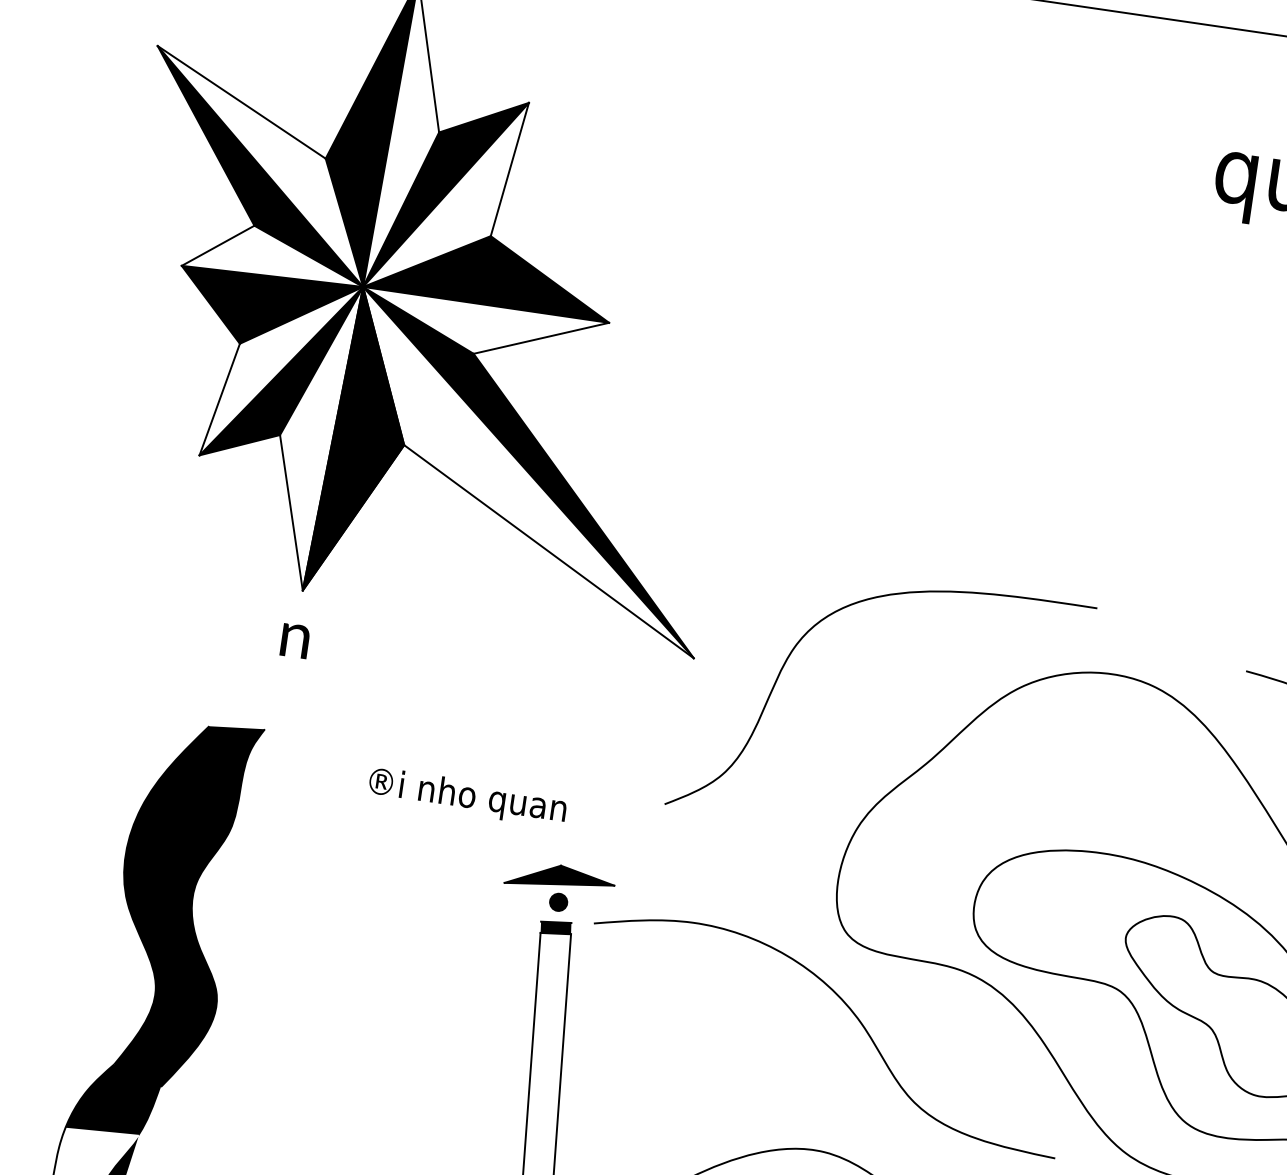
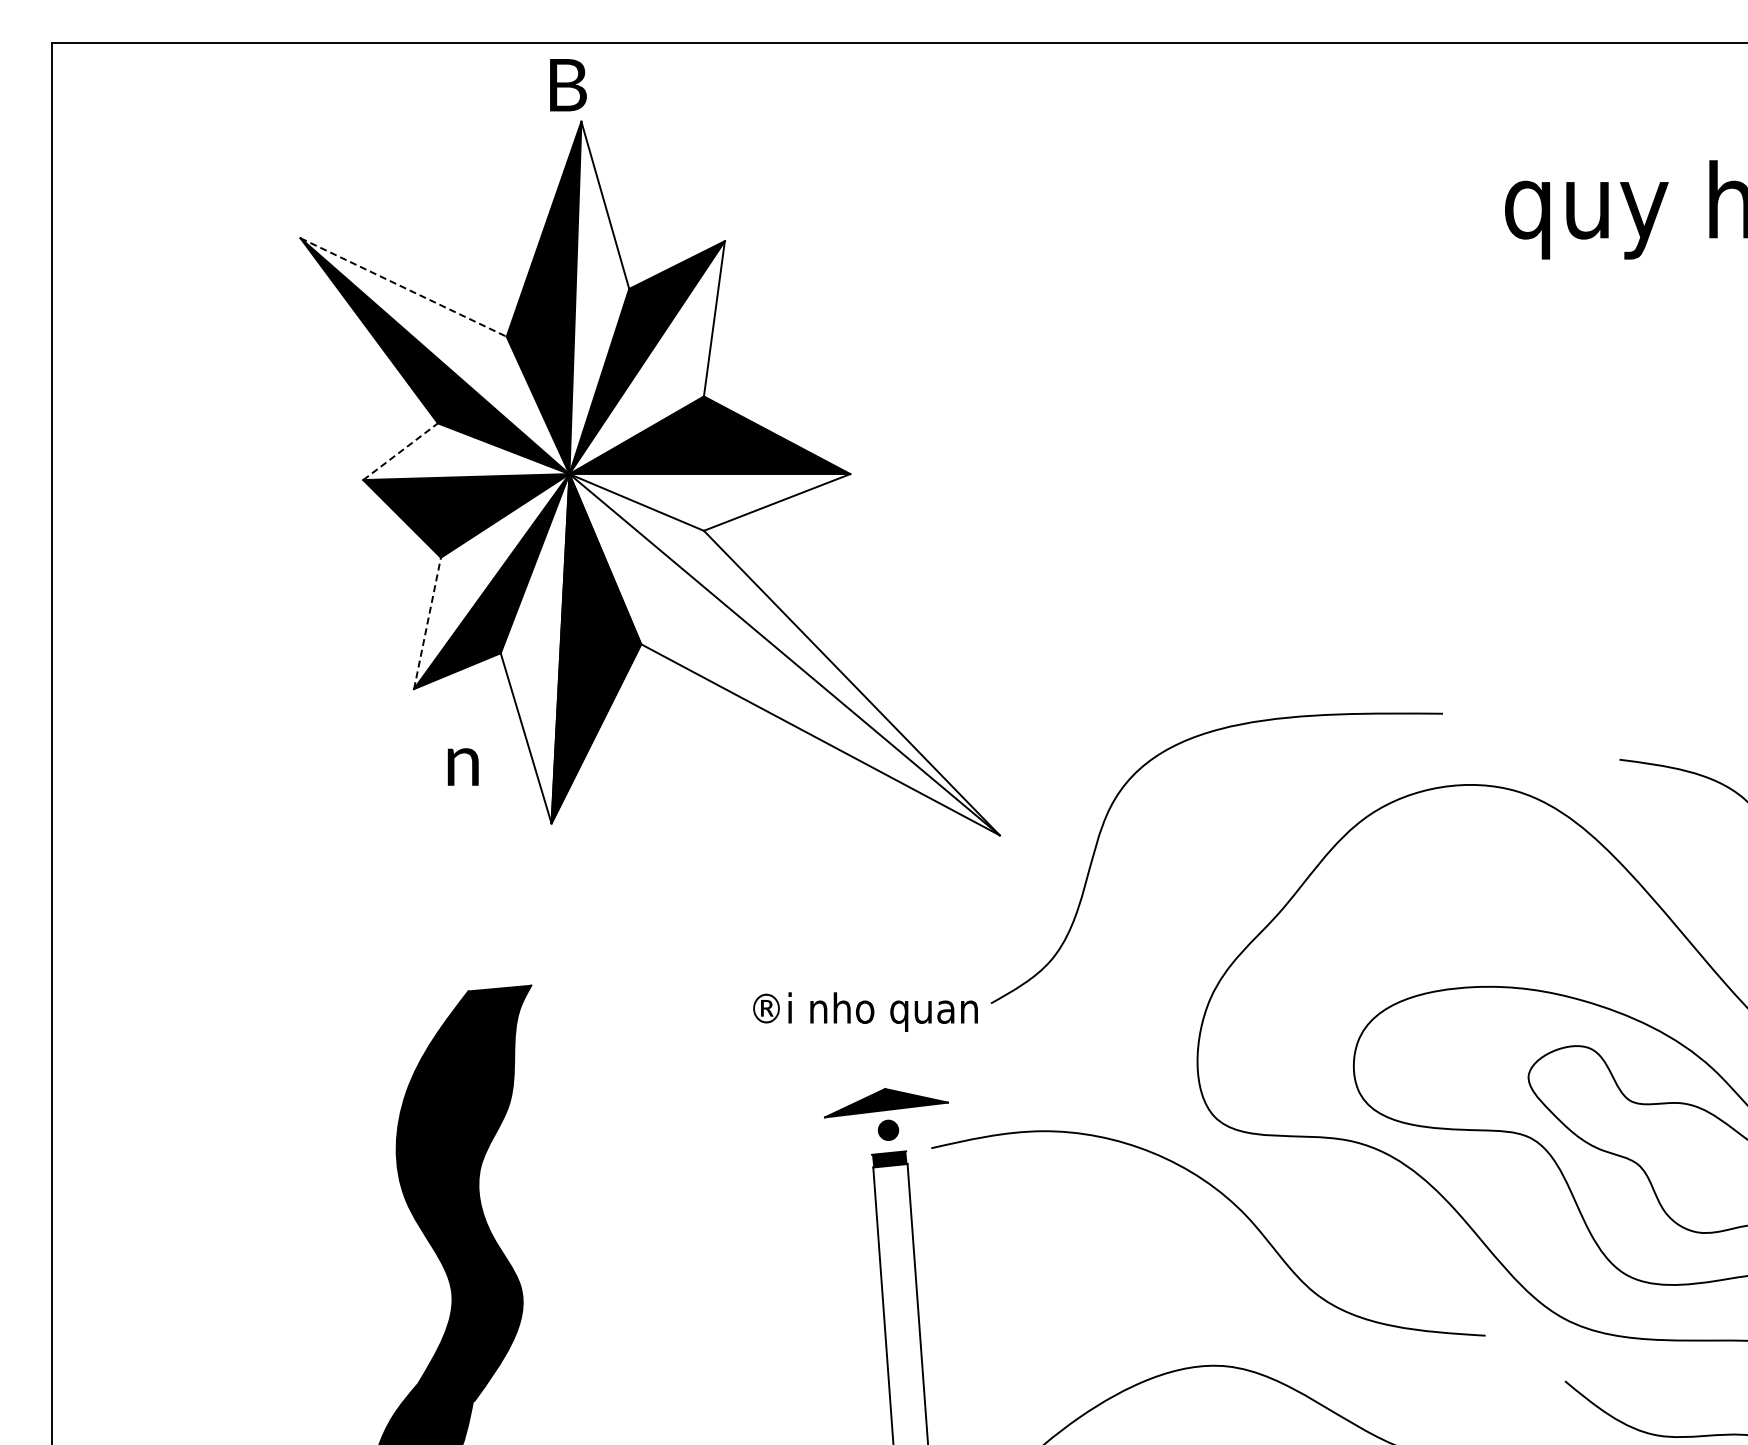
line: (242, 102) -> (404, 287), solid -> dashed
line: (218, 245) -> (400, 451), solid -> dashed
line: (219, 398) -> (427, 622), solid -> dashed
fill: (528, 472) -> (784, 654), removed
text: (294, 640) -> (462, 766), moved
text: (467, 797) -> (865, 1011), moved

